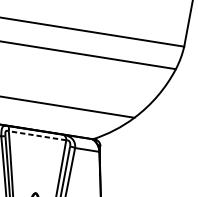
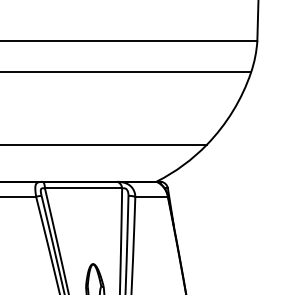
line: (37, 135) -> (83, 188), dashed -> solid

